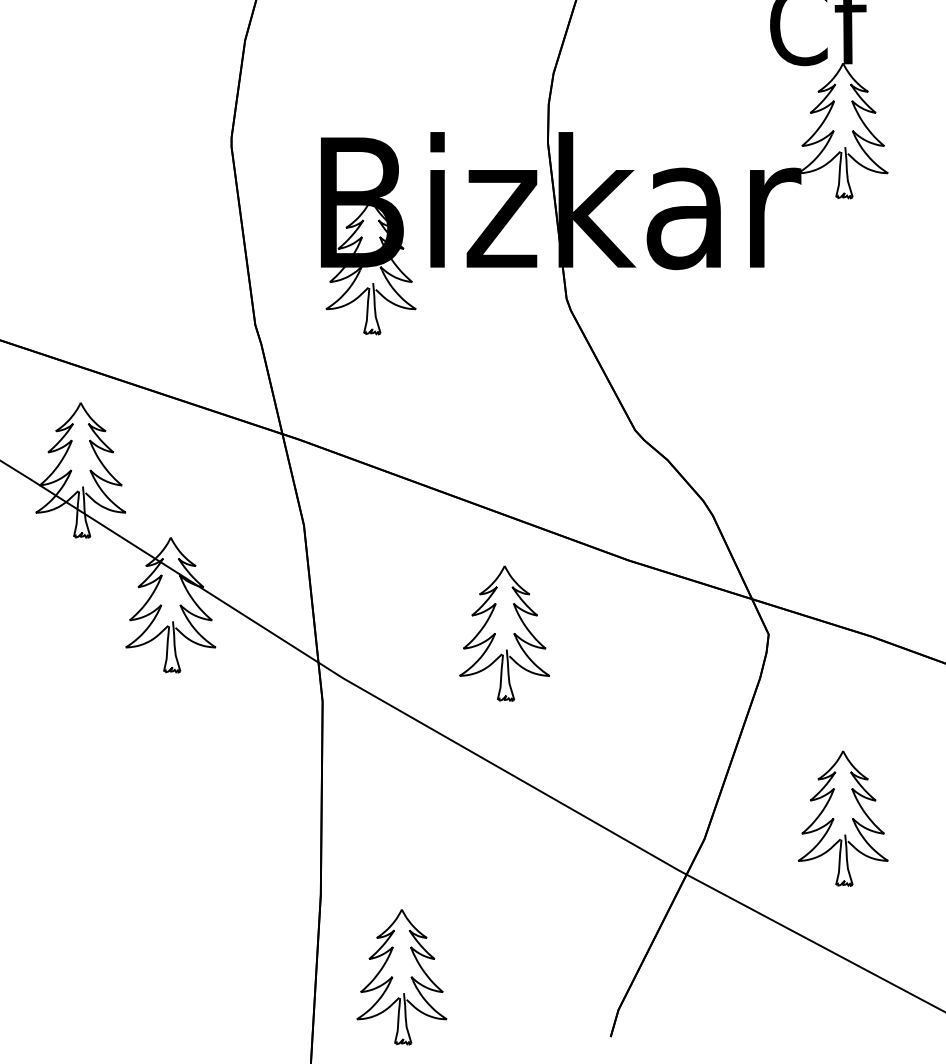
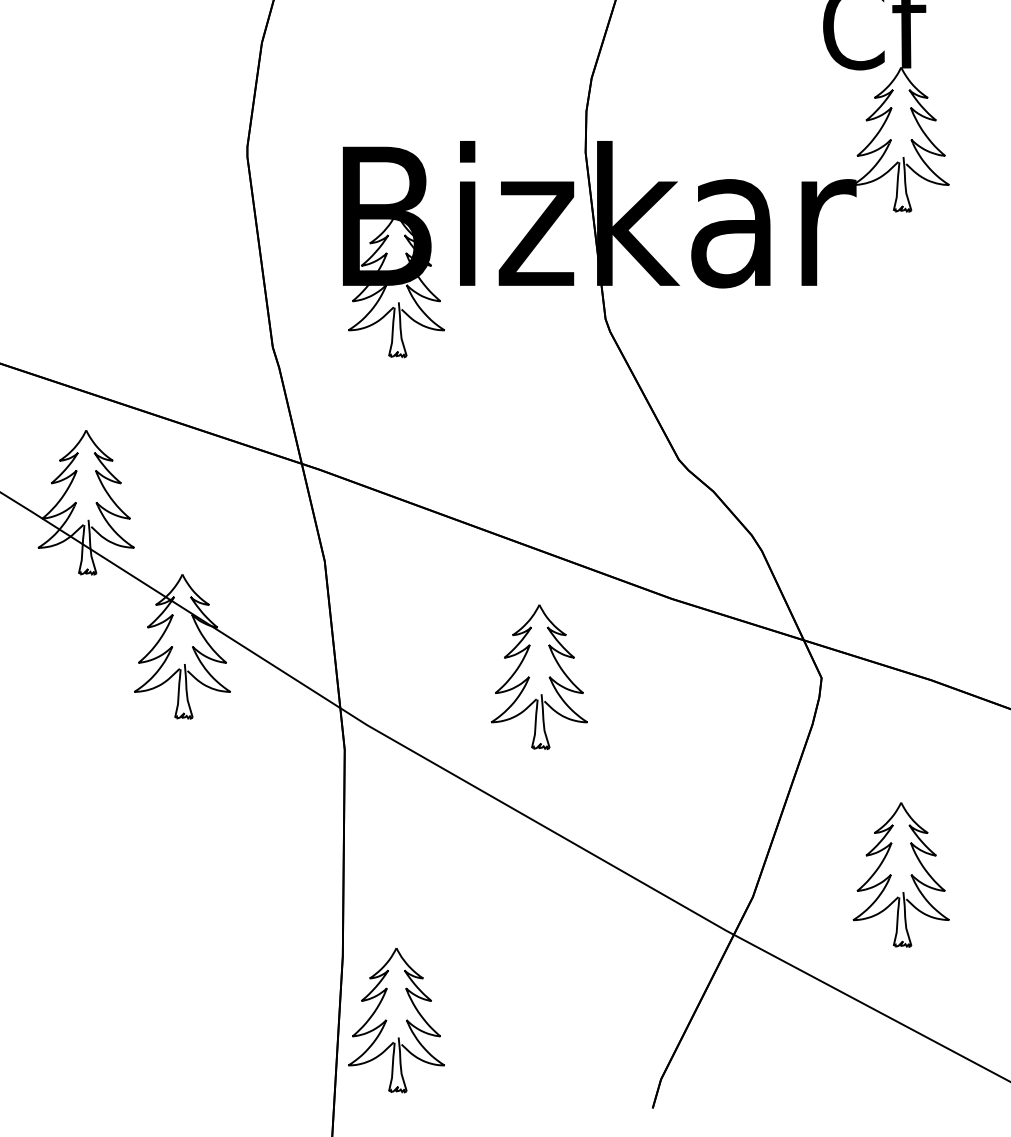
part: (401, 977) -> (396, 1020), moved

